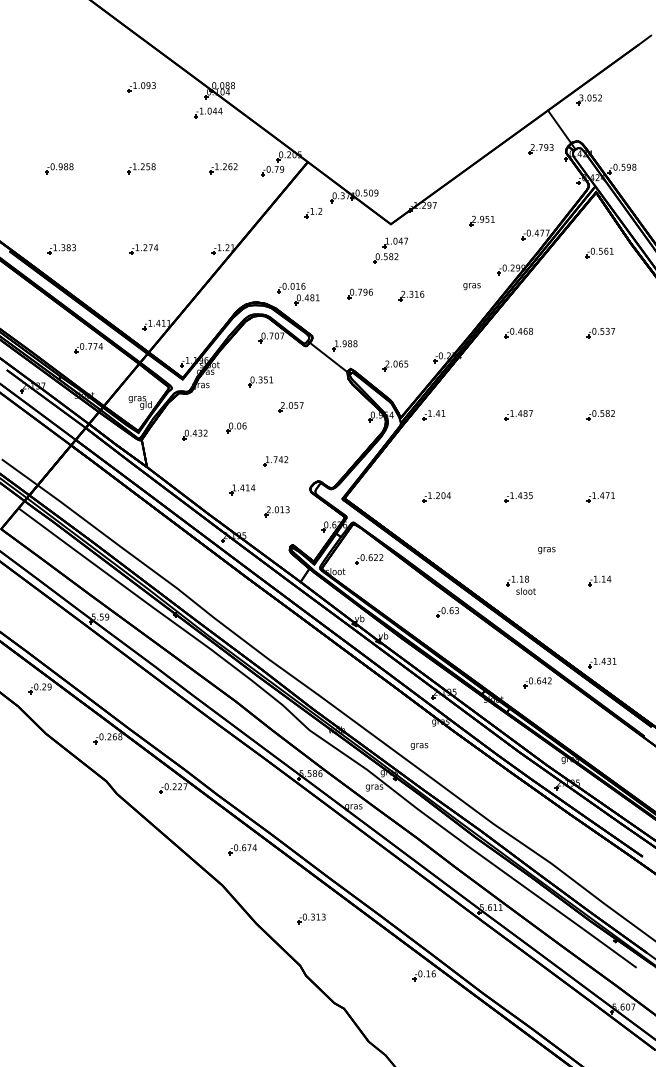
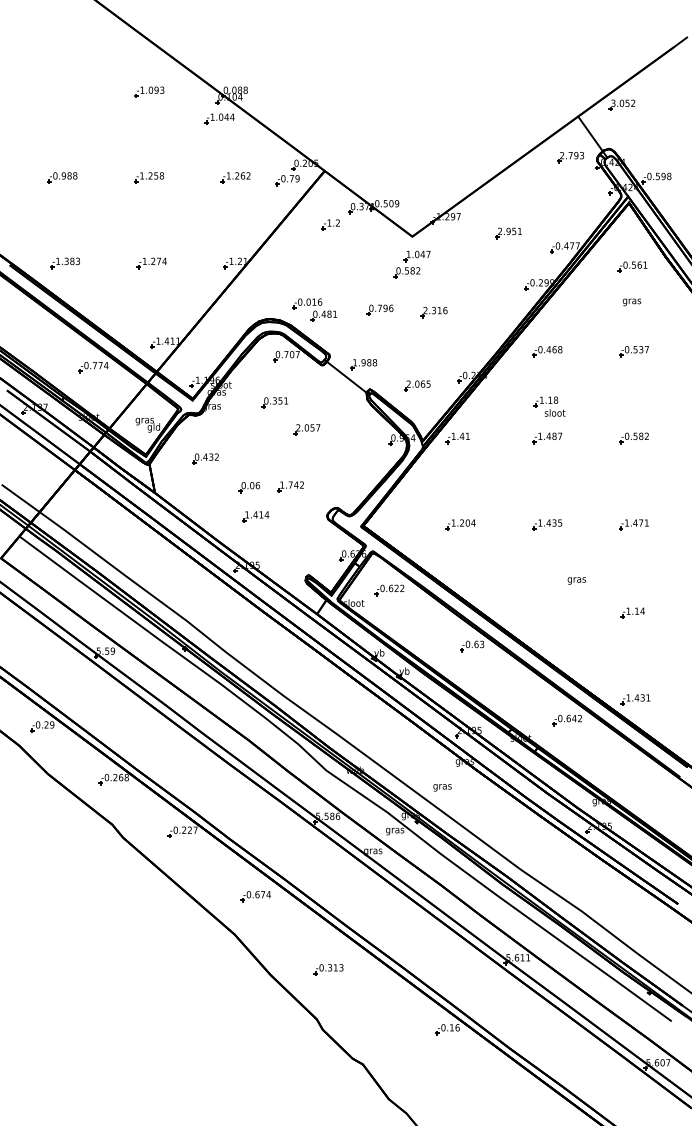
text: (471, 286) -> (631, 302), moved
part: (236, 427) -> (249, 487), moved
part: (276, 511) -> (291, 539), removed
part: (520, 585) -> (549, 406), moved

